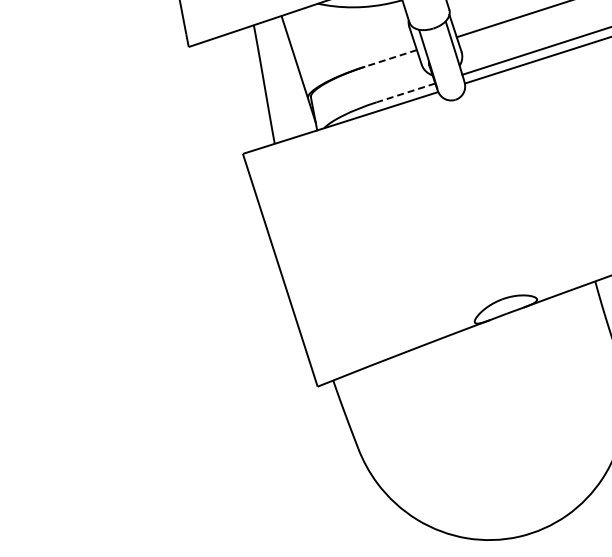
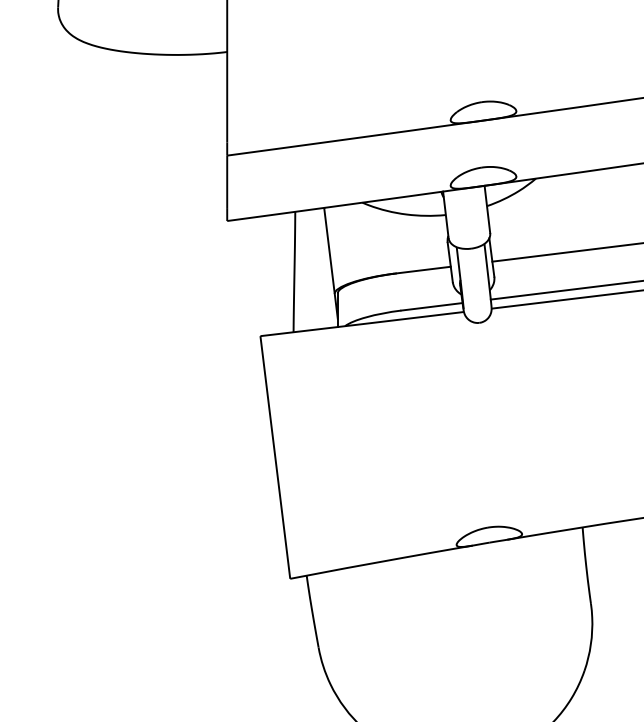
line: (389, 59) -> (422, 270), dashed -> solid
line: (405, 92) -> (431, 306), dashed -> solid

